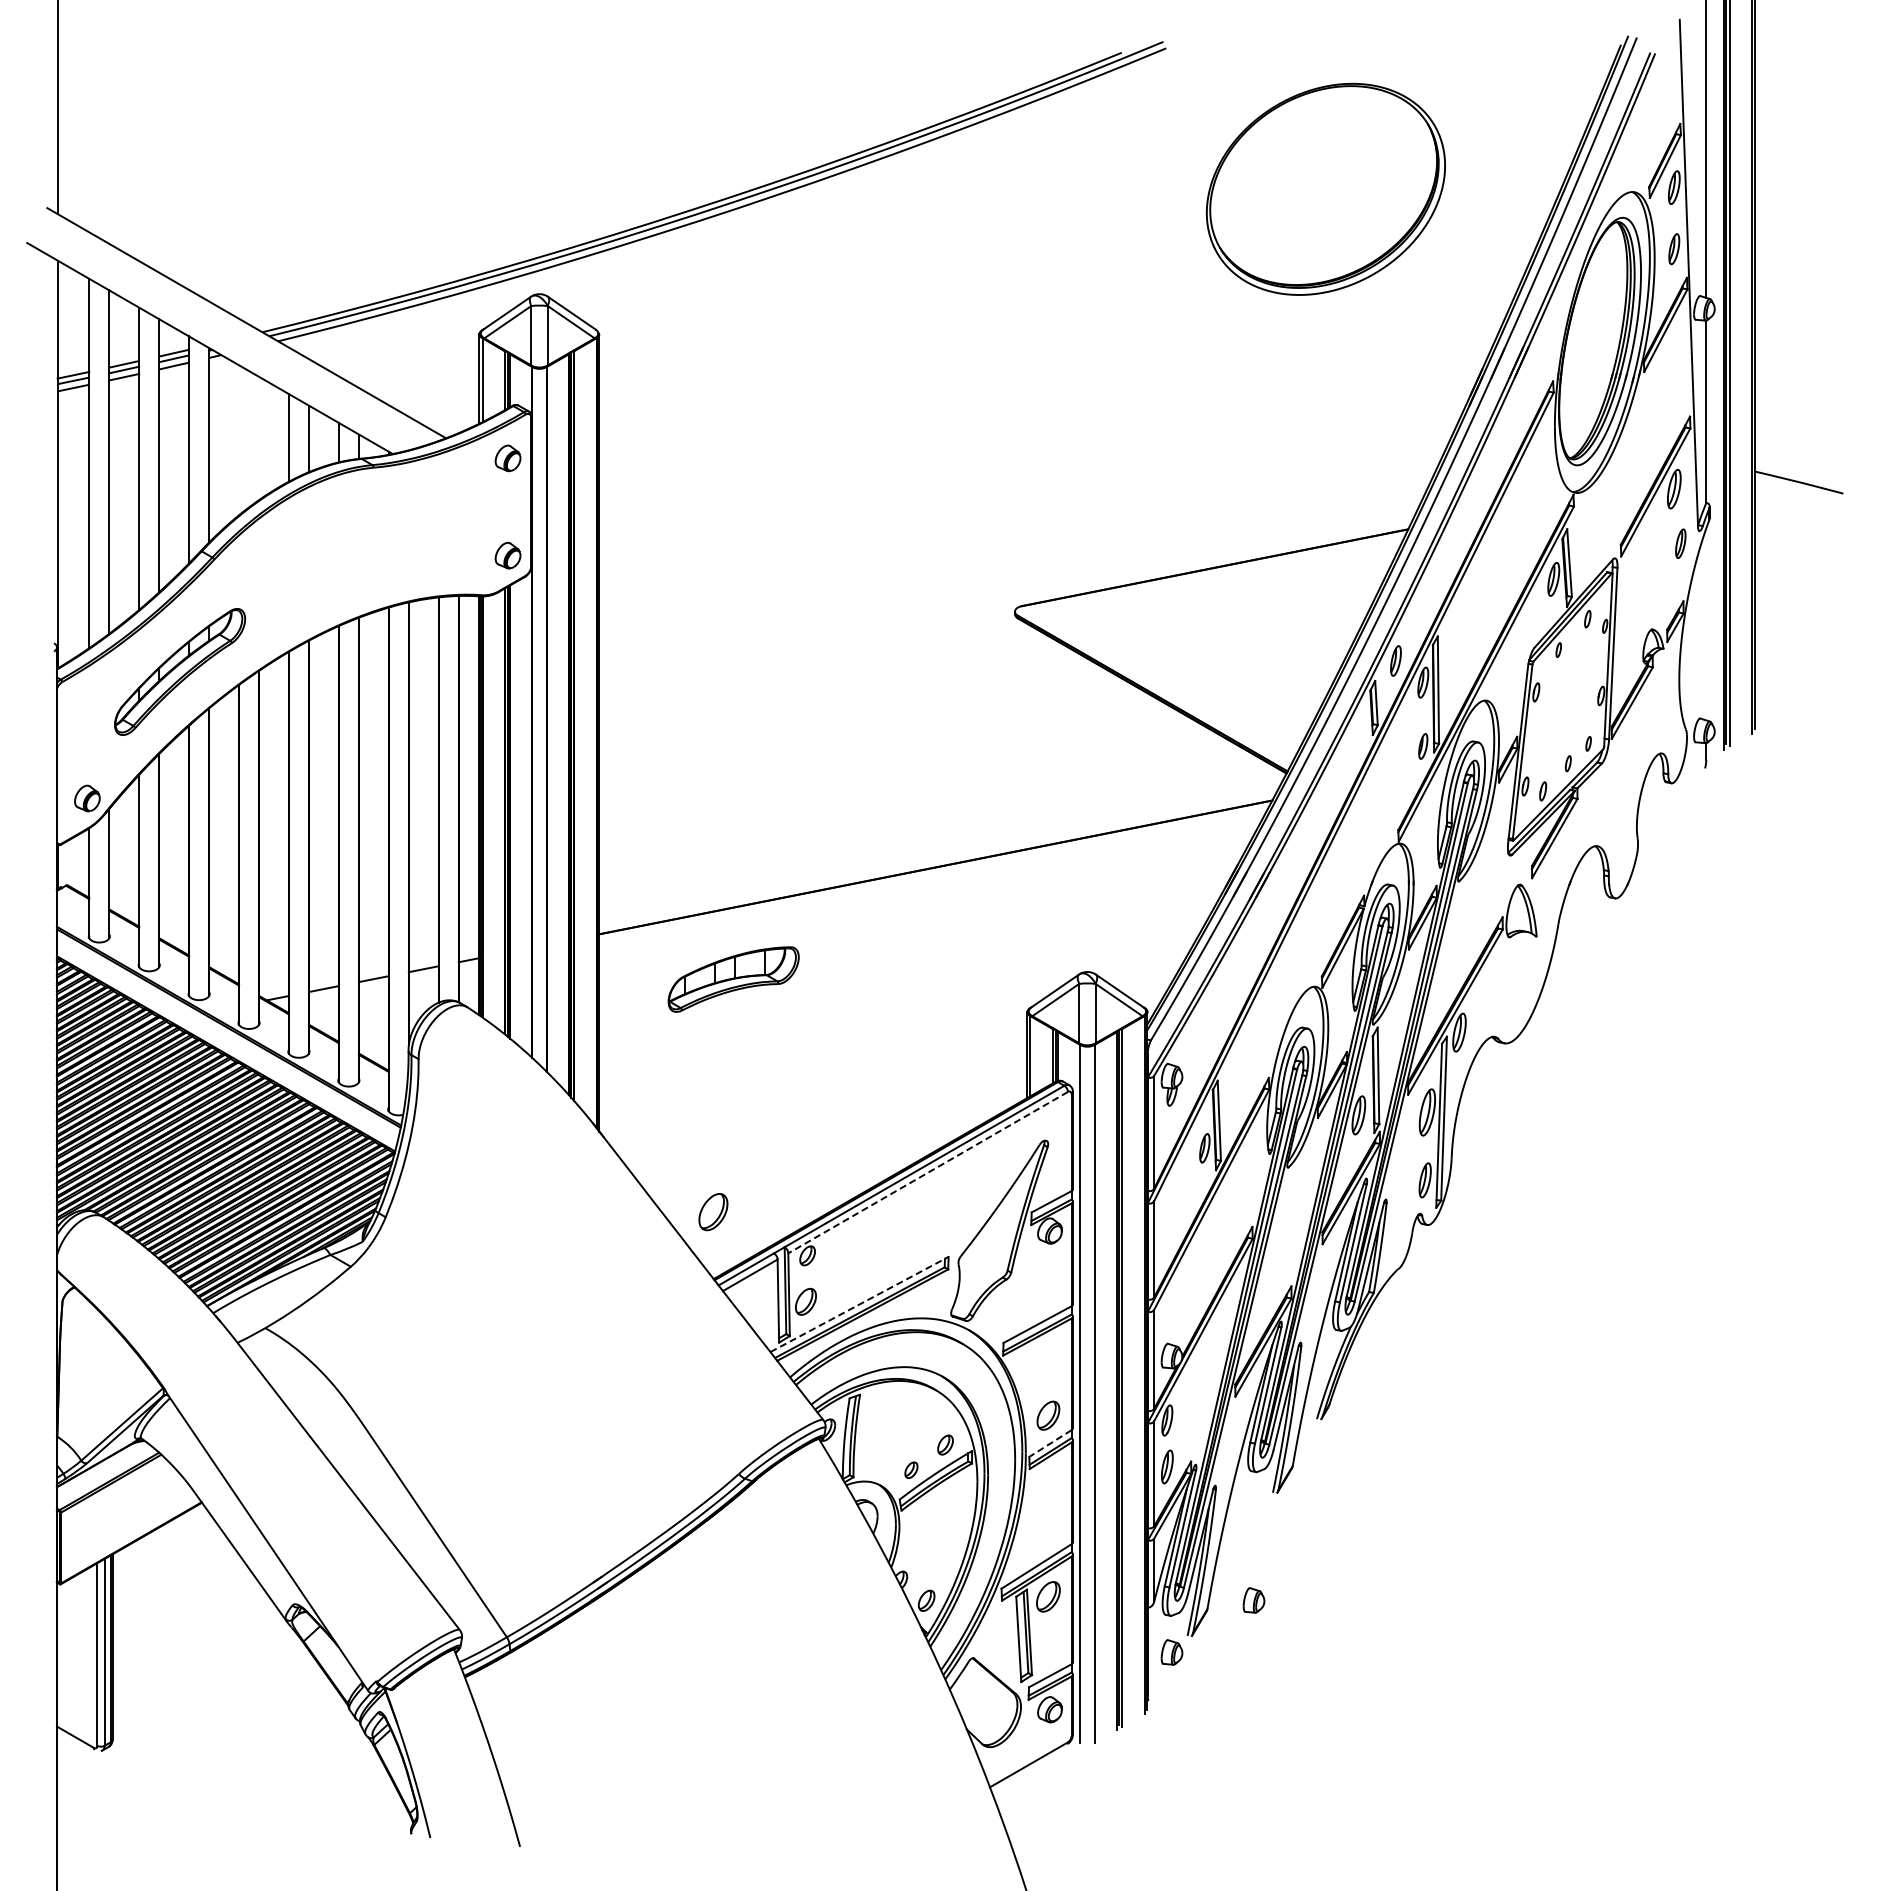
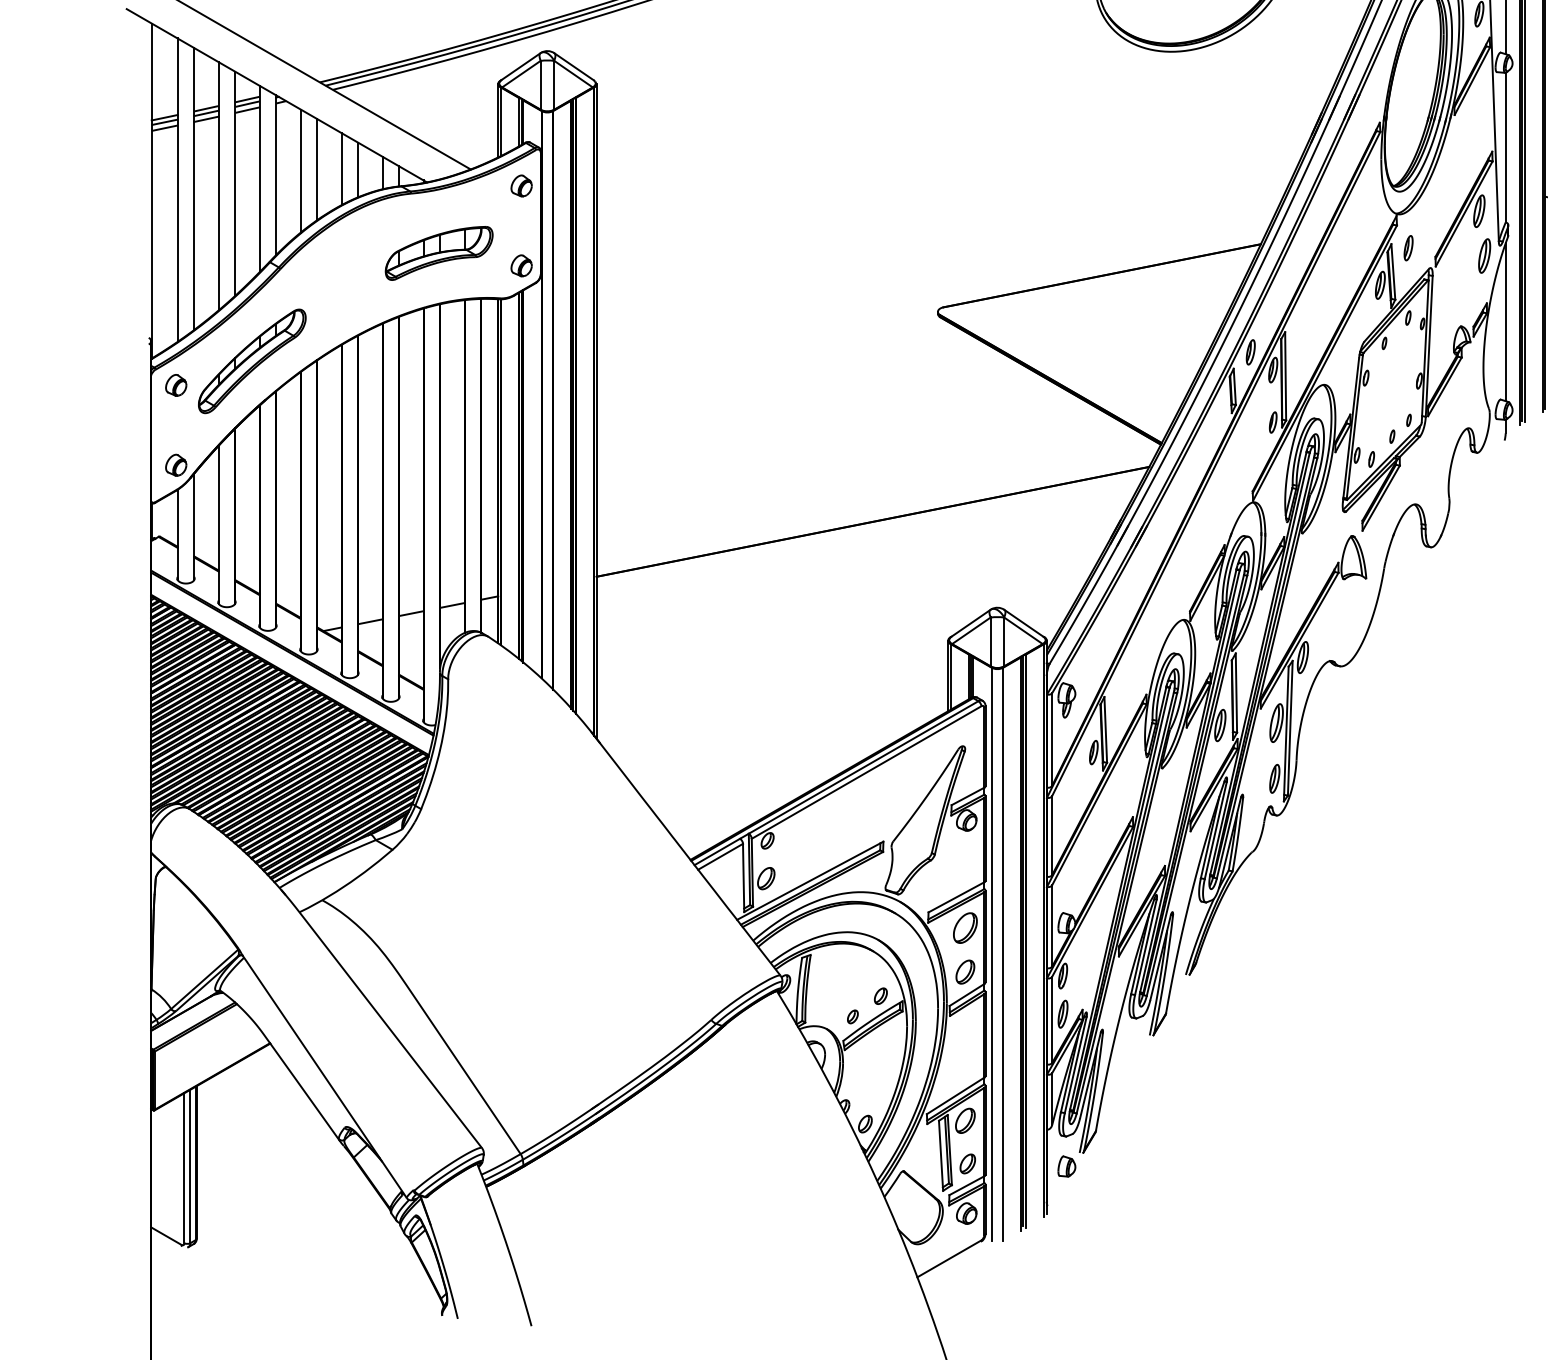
line: (259, 438) -> (317, 169), added
line: (239, 440) -> (301, 171), added
part: (1587, 533) -> (1408, 247), added
part: (1680, 543) -> (1484, 255), size x1.43
line: (1706, 624) -> (1505, 322), added
part: (87, 700) -> (176, 384), added
part: (733, 979) -> (439, 253), moved
line: (927, 1172) -> (866, 772), dashed -> solid
part: (713, 1212) -> (965, 928), moved
line: (859, 1304) -> (810, 880), dashed -> solid
line: (1050, 1443) -> (967, 994), dashed -> solid
part: (1253, 1600) -> (1133, 1123), removed
part: (1051, 1648) -> (967, 1163), added

